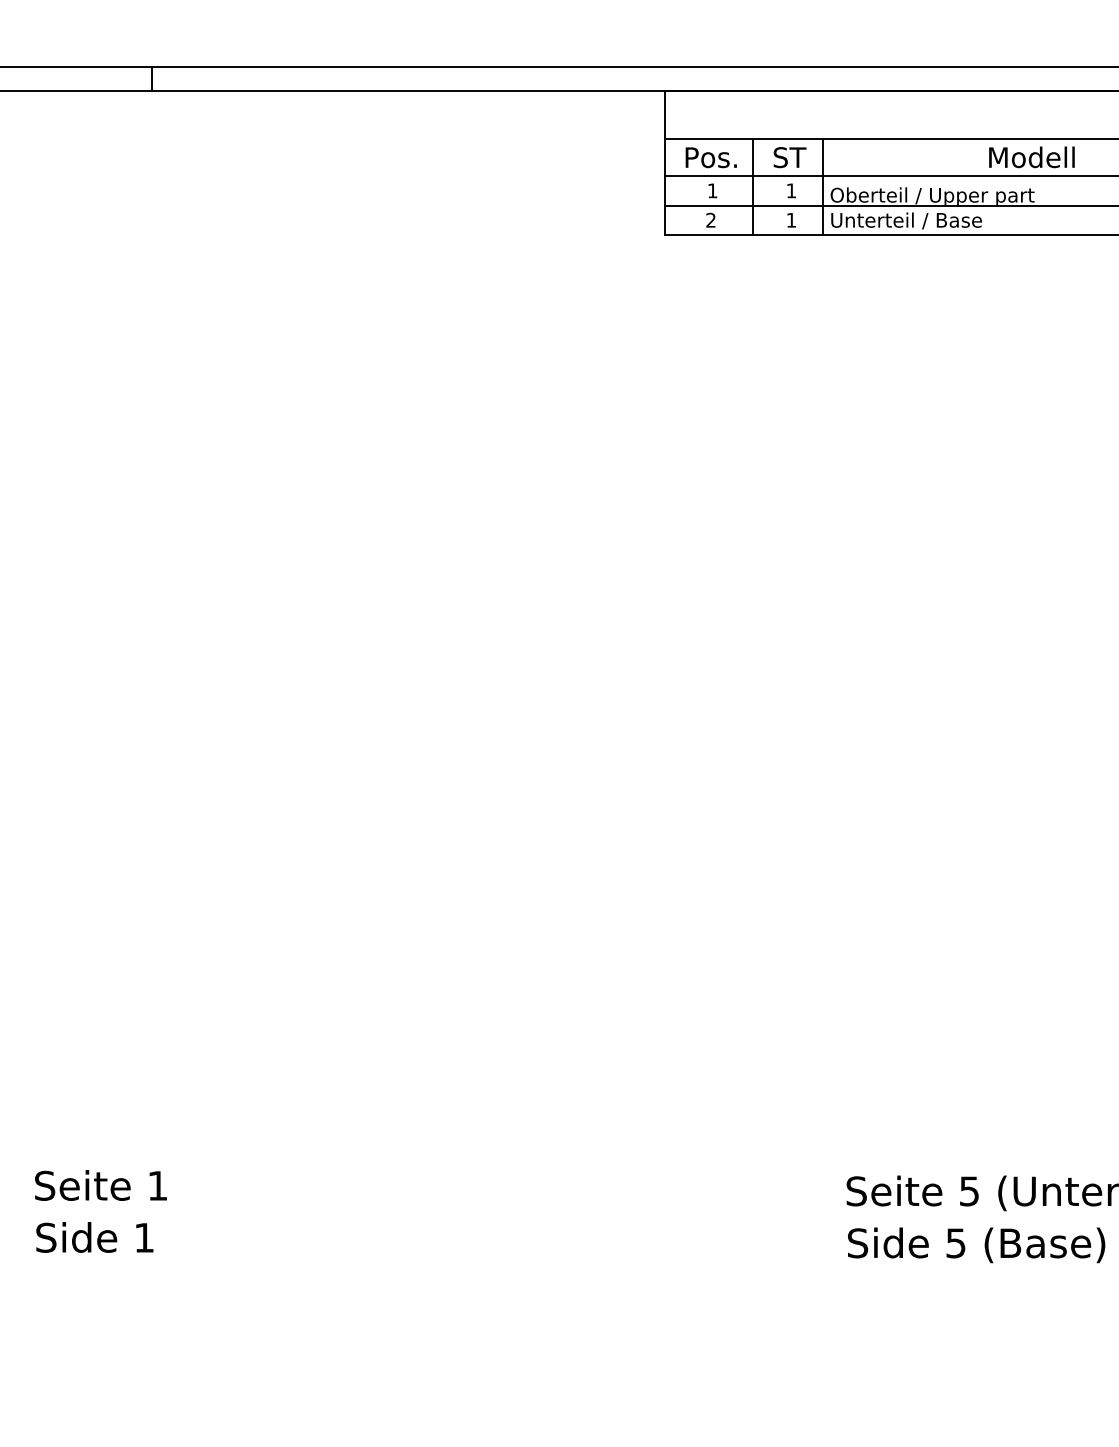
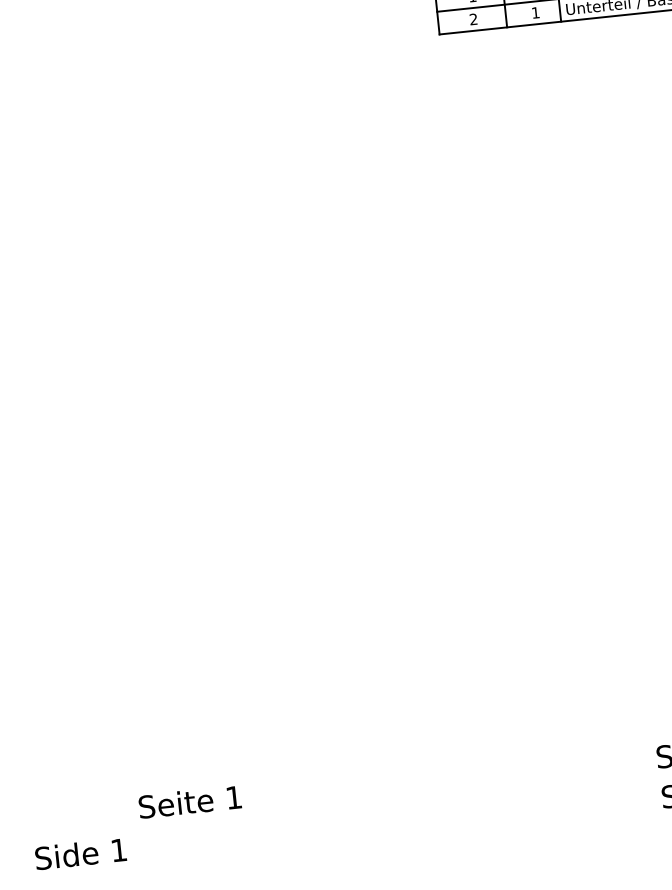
text: (100, 1185) -> (189, 802), moved

